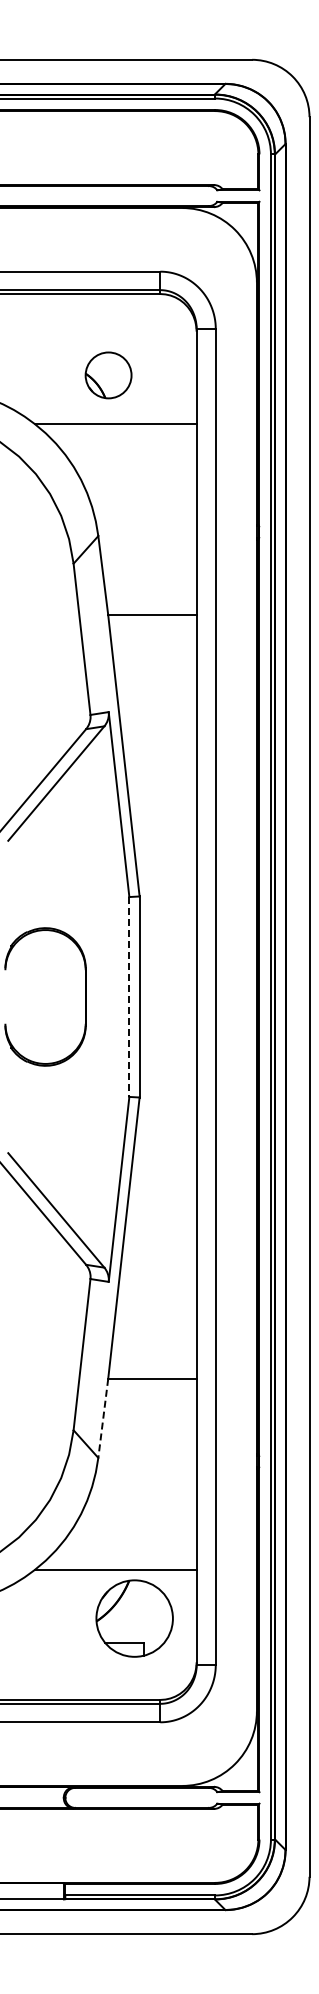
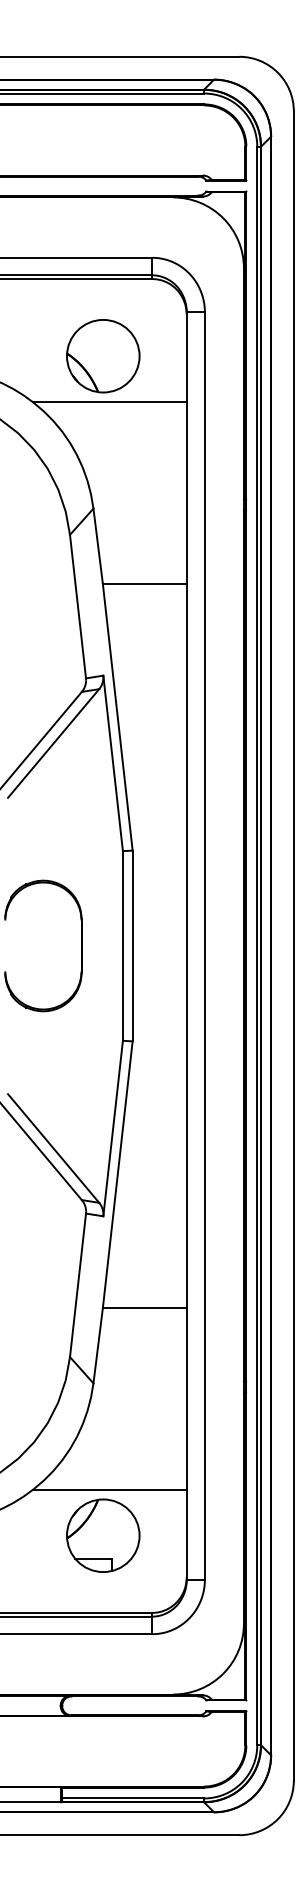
part: (108, 375) -> (103, 356), size x1.67
line: (129, 996) -> (123, 945), dashed -> solid
line: (103, 1418) -> (98, 1345), dashed -> solid
part: (134, 1618) -> (103, 1535), moved

